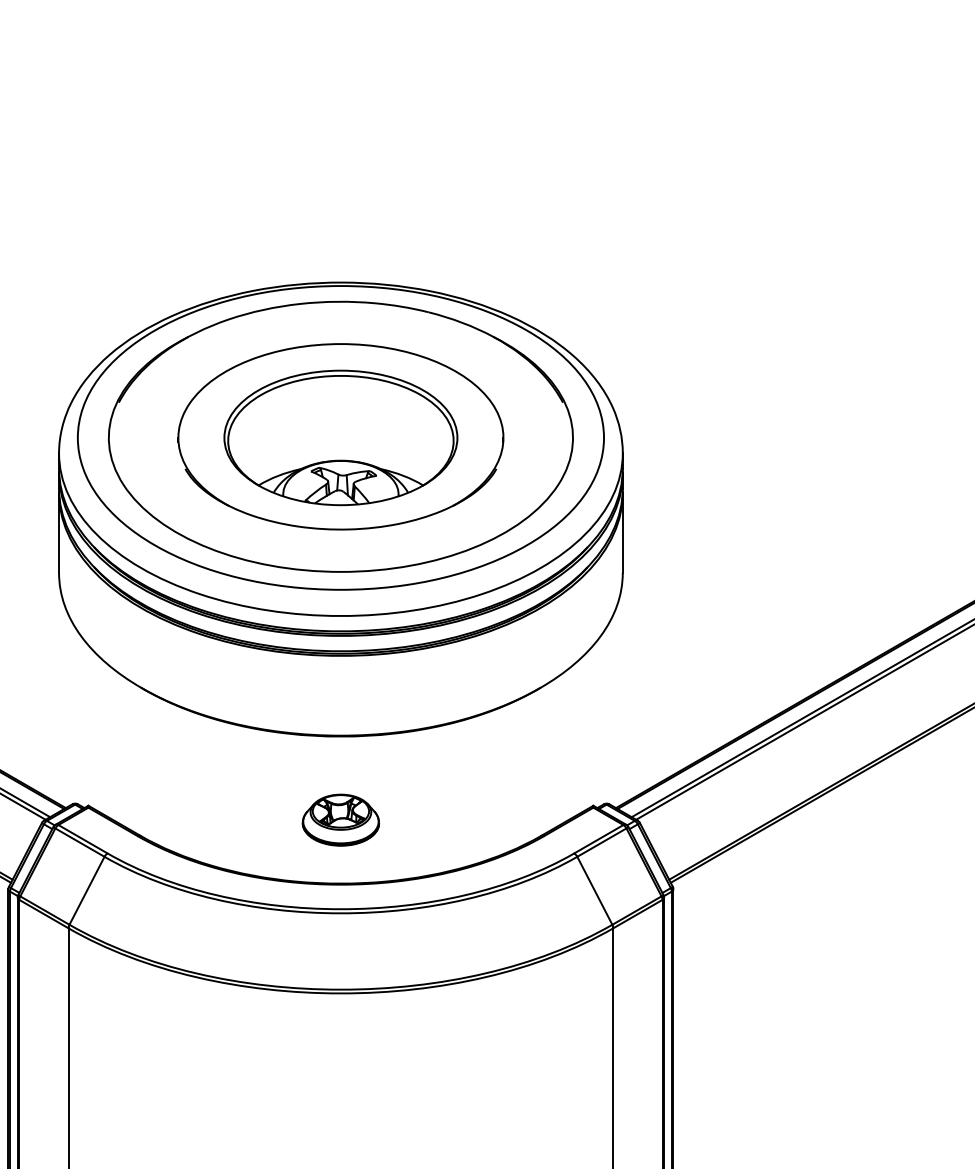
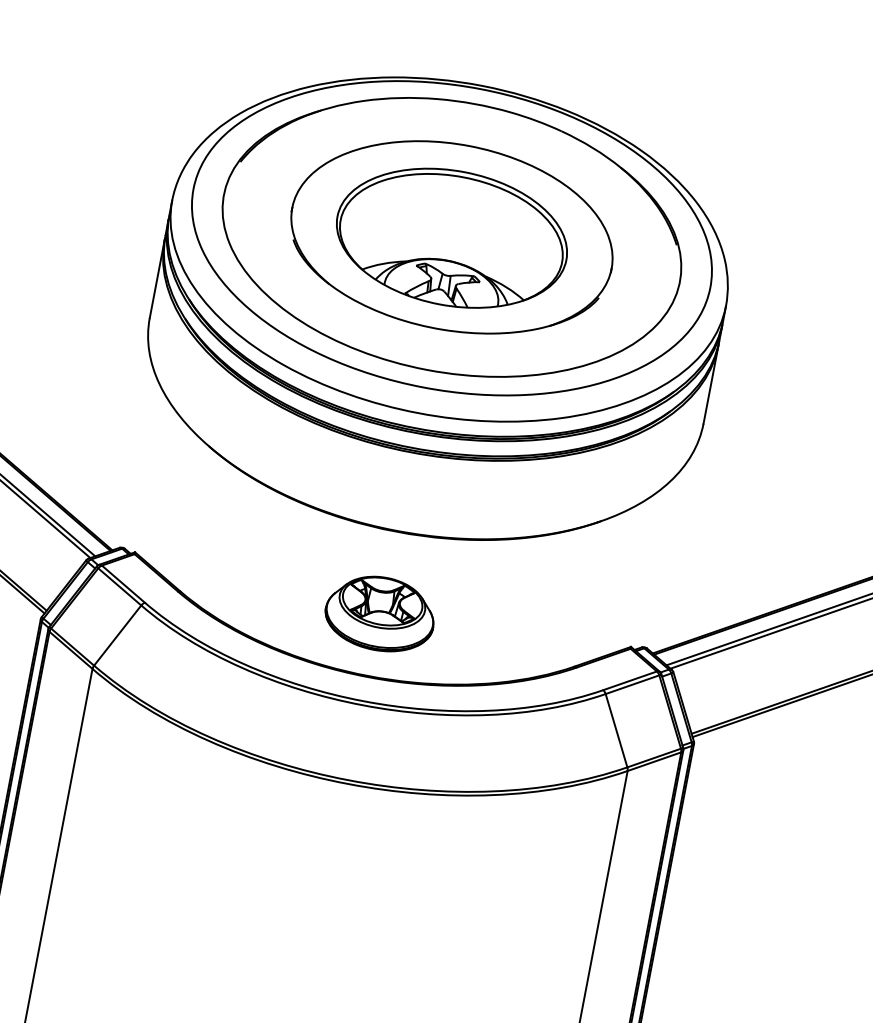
part: (340, 819) -> (380, 613), size x1.43

